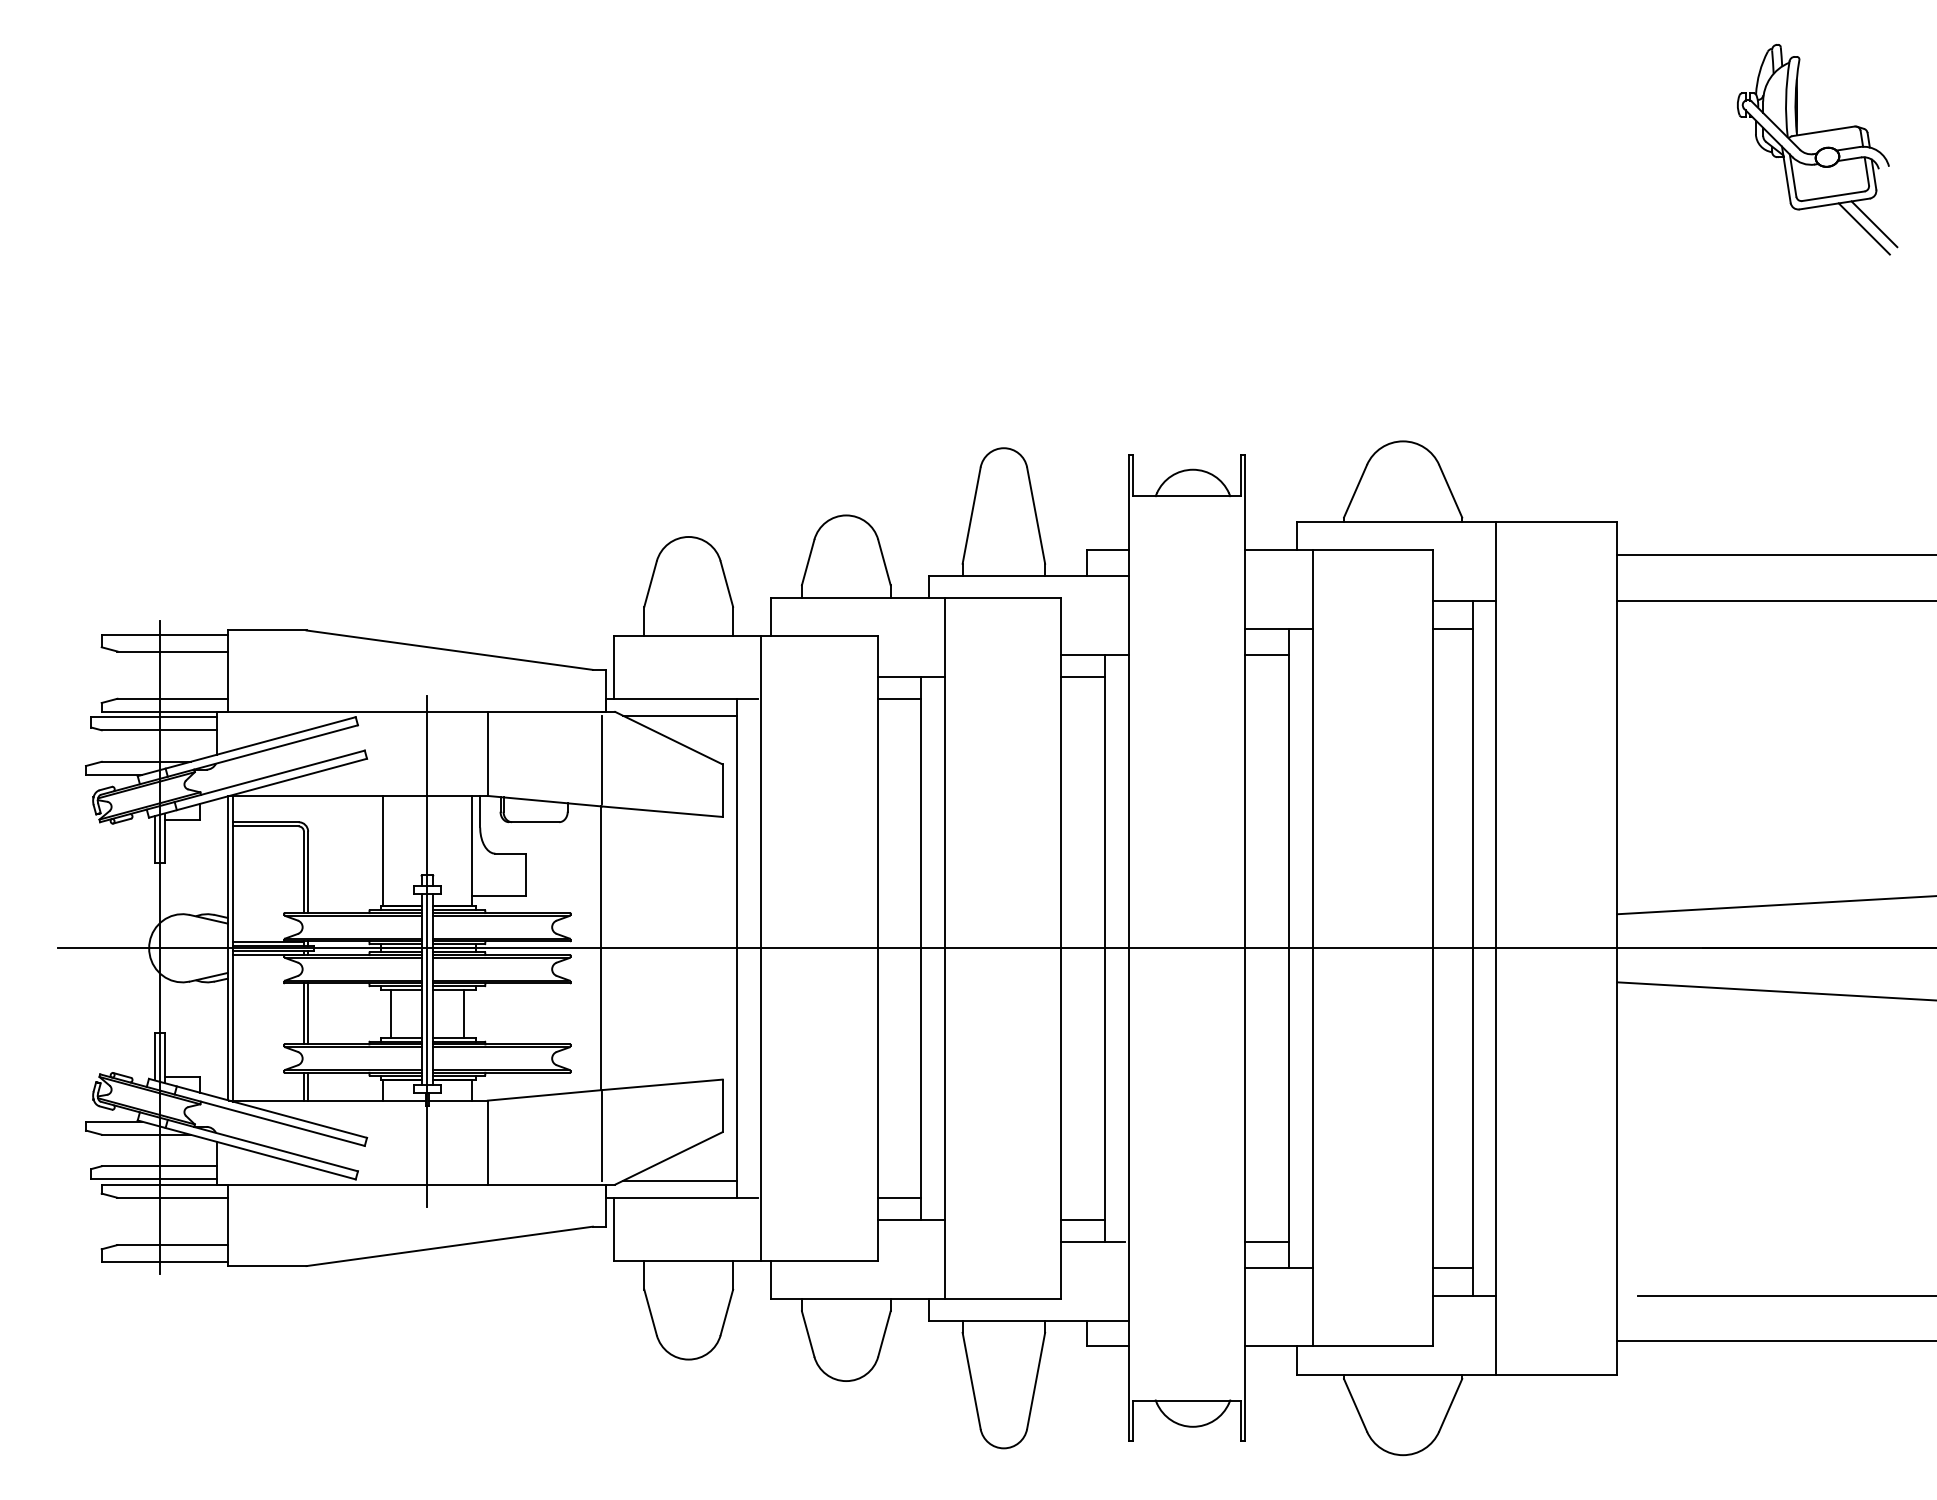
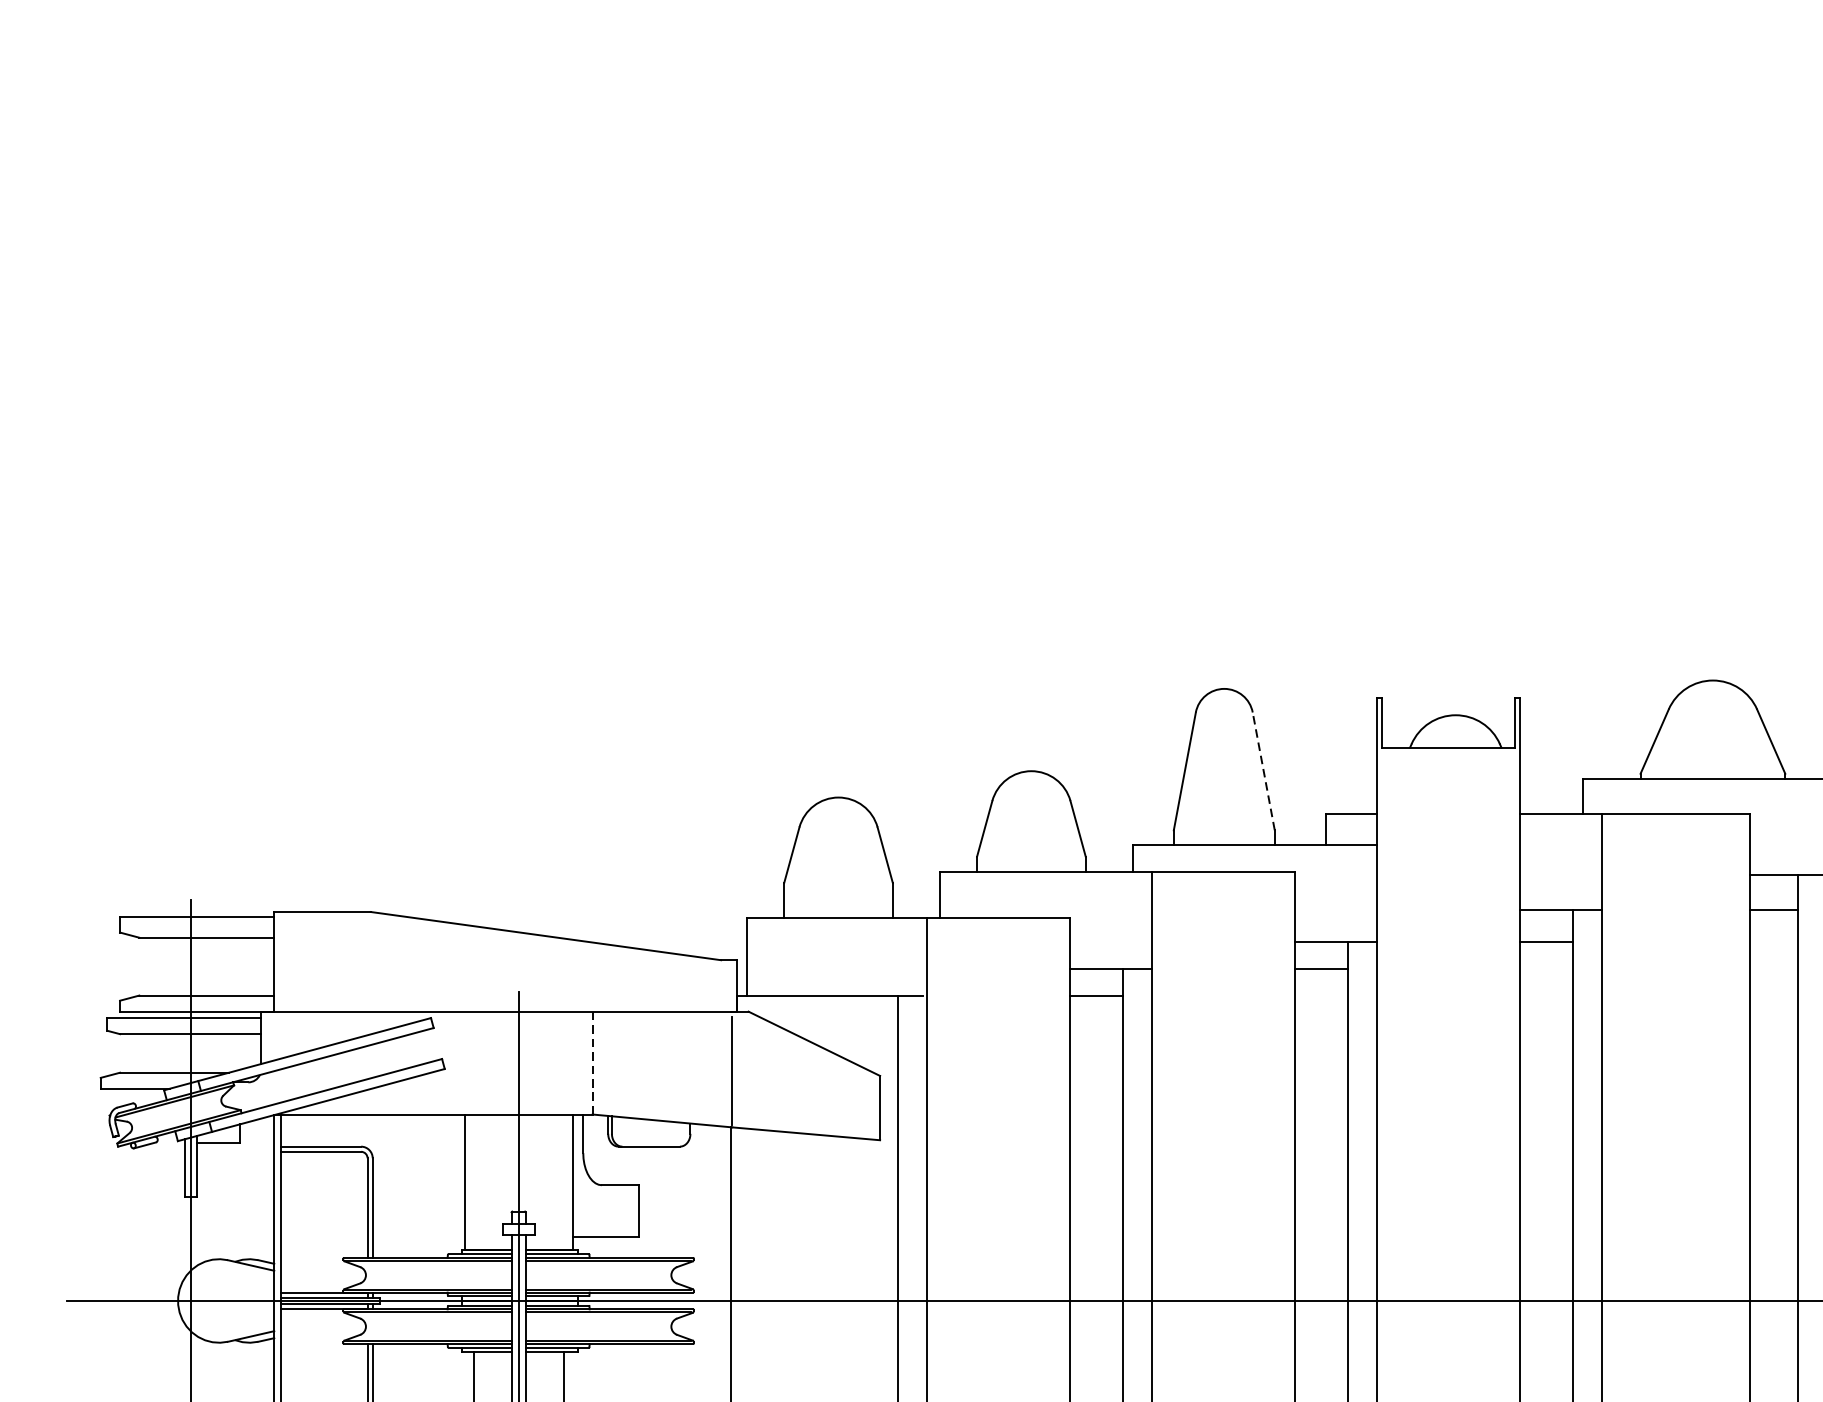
line: (1036, 515) -> (1264, 771), solid -> dashed
line: (679, 715) -> (827, 1016), removed
line: (487, 753) -> (592, 1062), solid -> dashed

